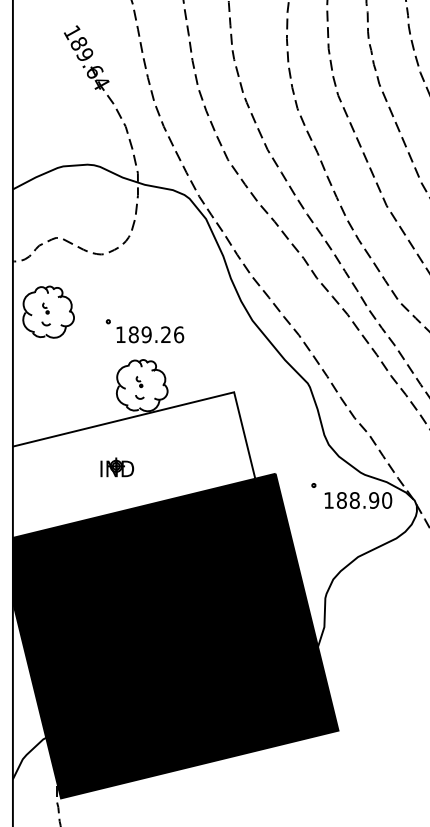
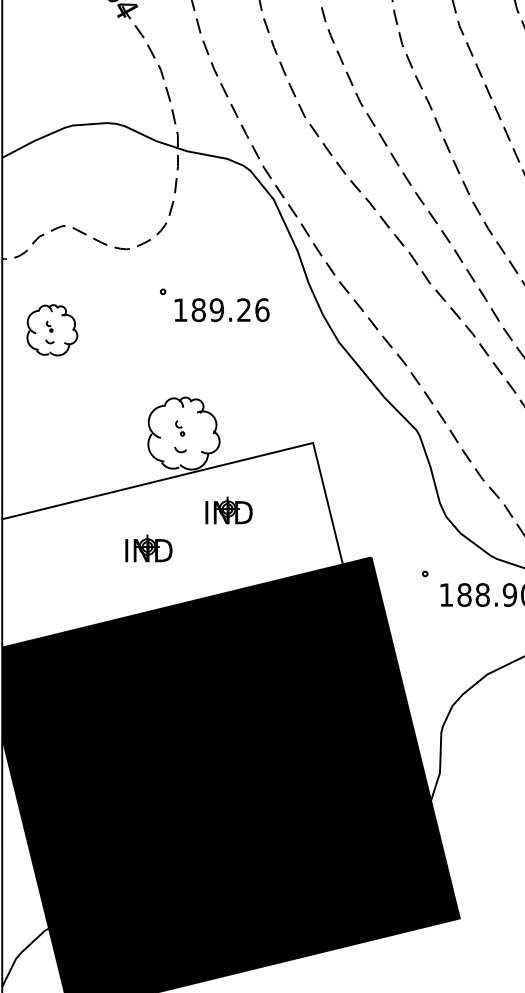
part: (48, 311) -> (52, 329), size x0.7
part: (144, 331) -> (213, 305), moved
part: (174, 440) -> (229, 510), added

